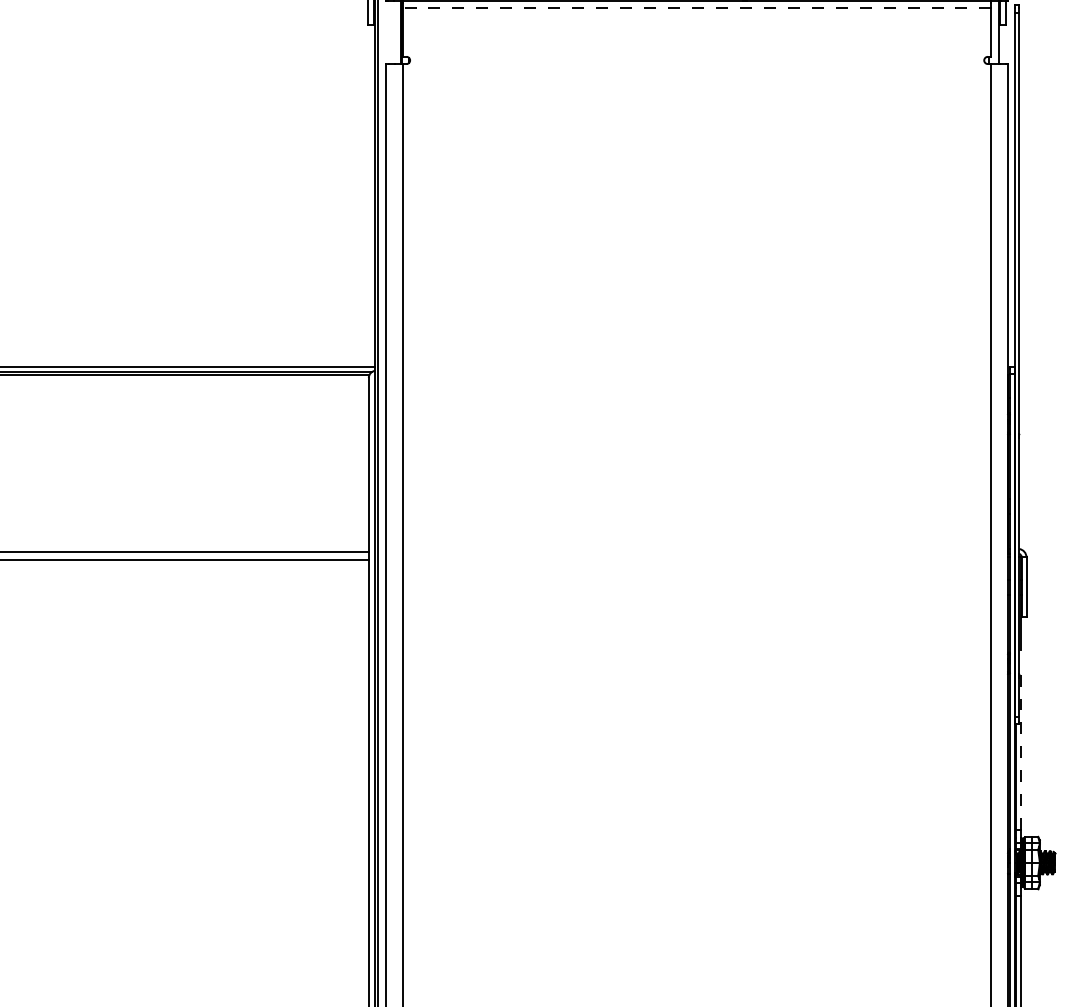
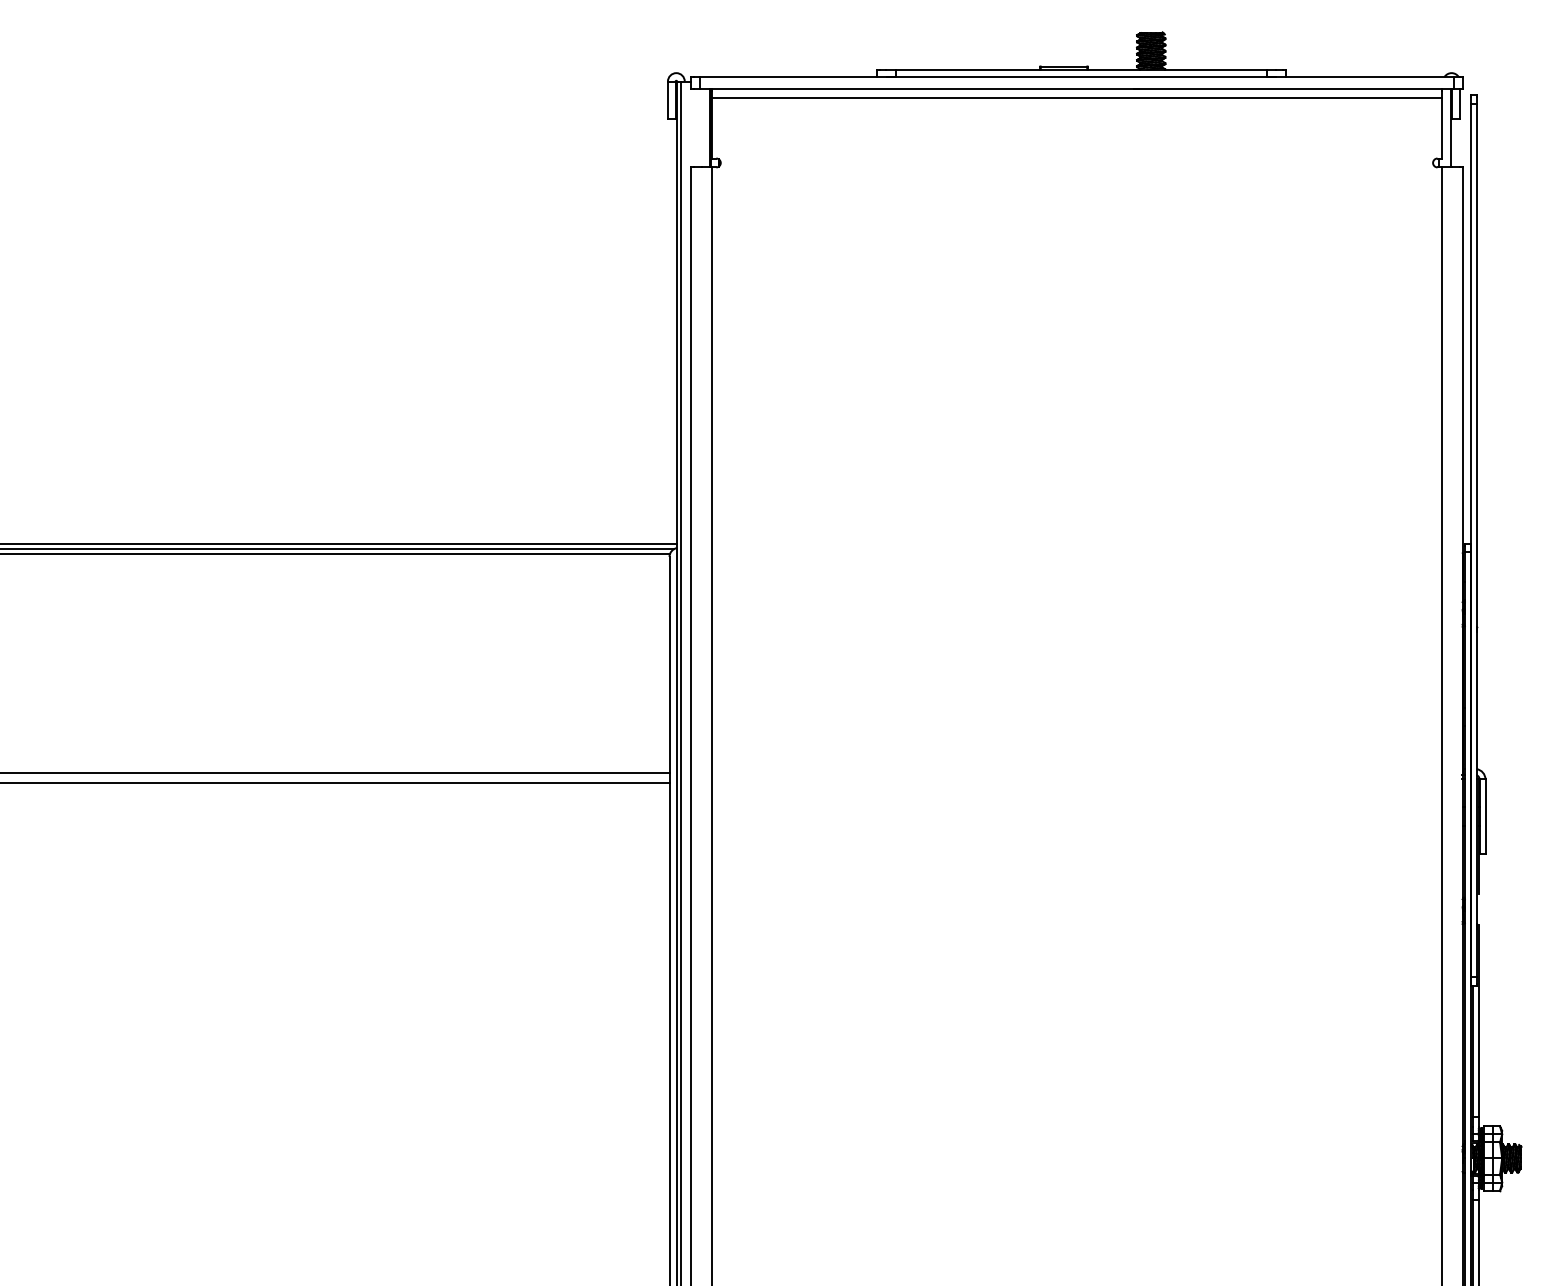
line: (696, 7) -> (1076, 97), dashed -> solid
line: (1020, 752) -> (1478, 1021), dashed -> solid

